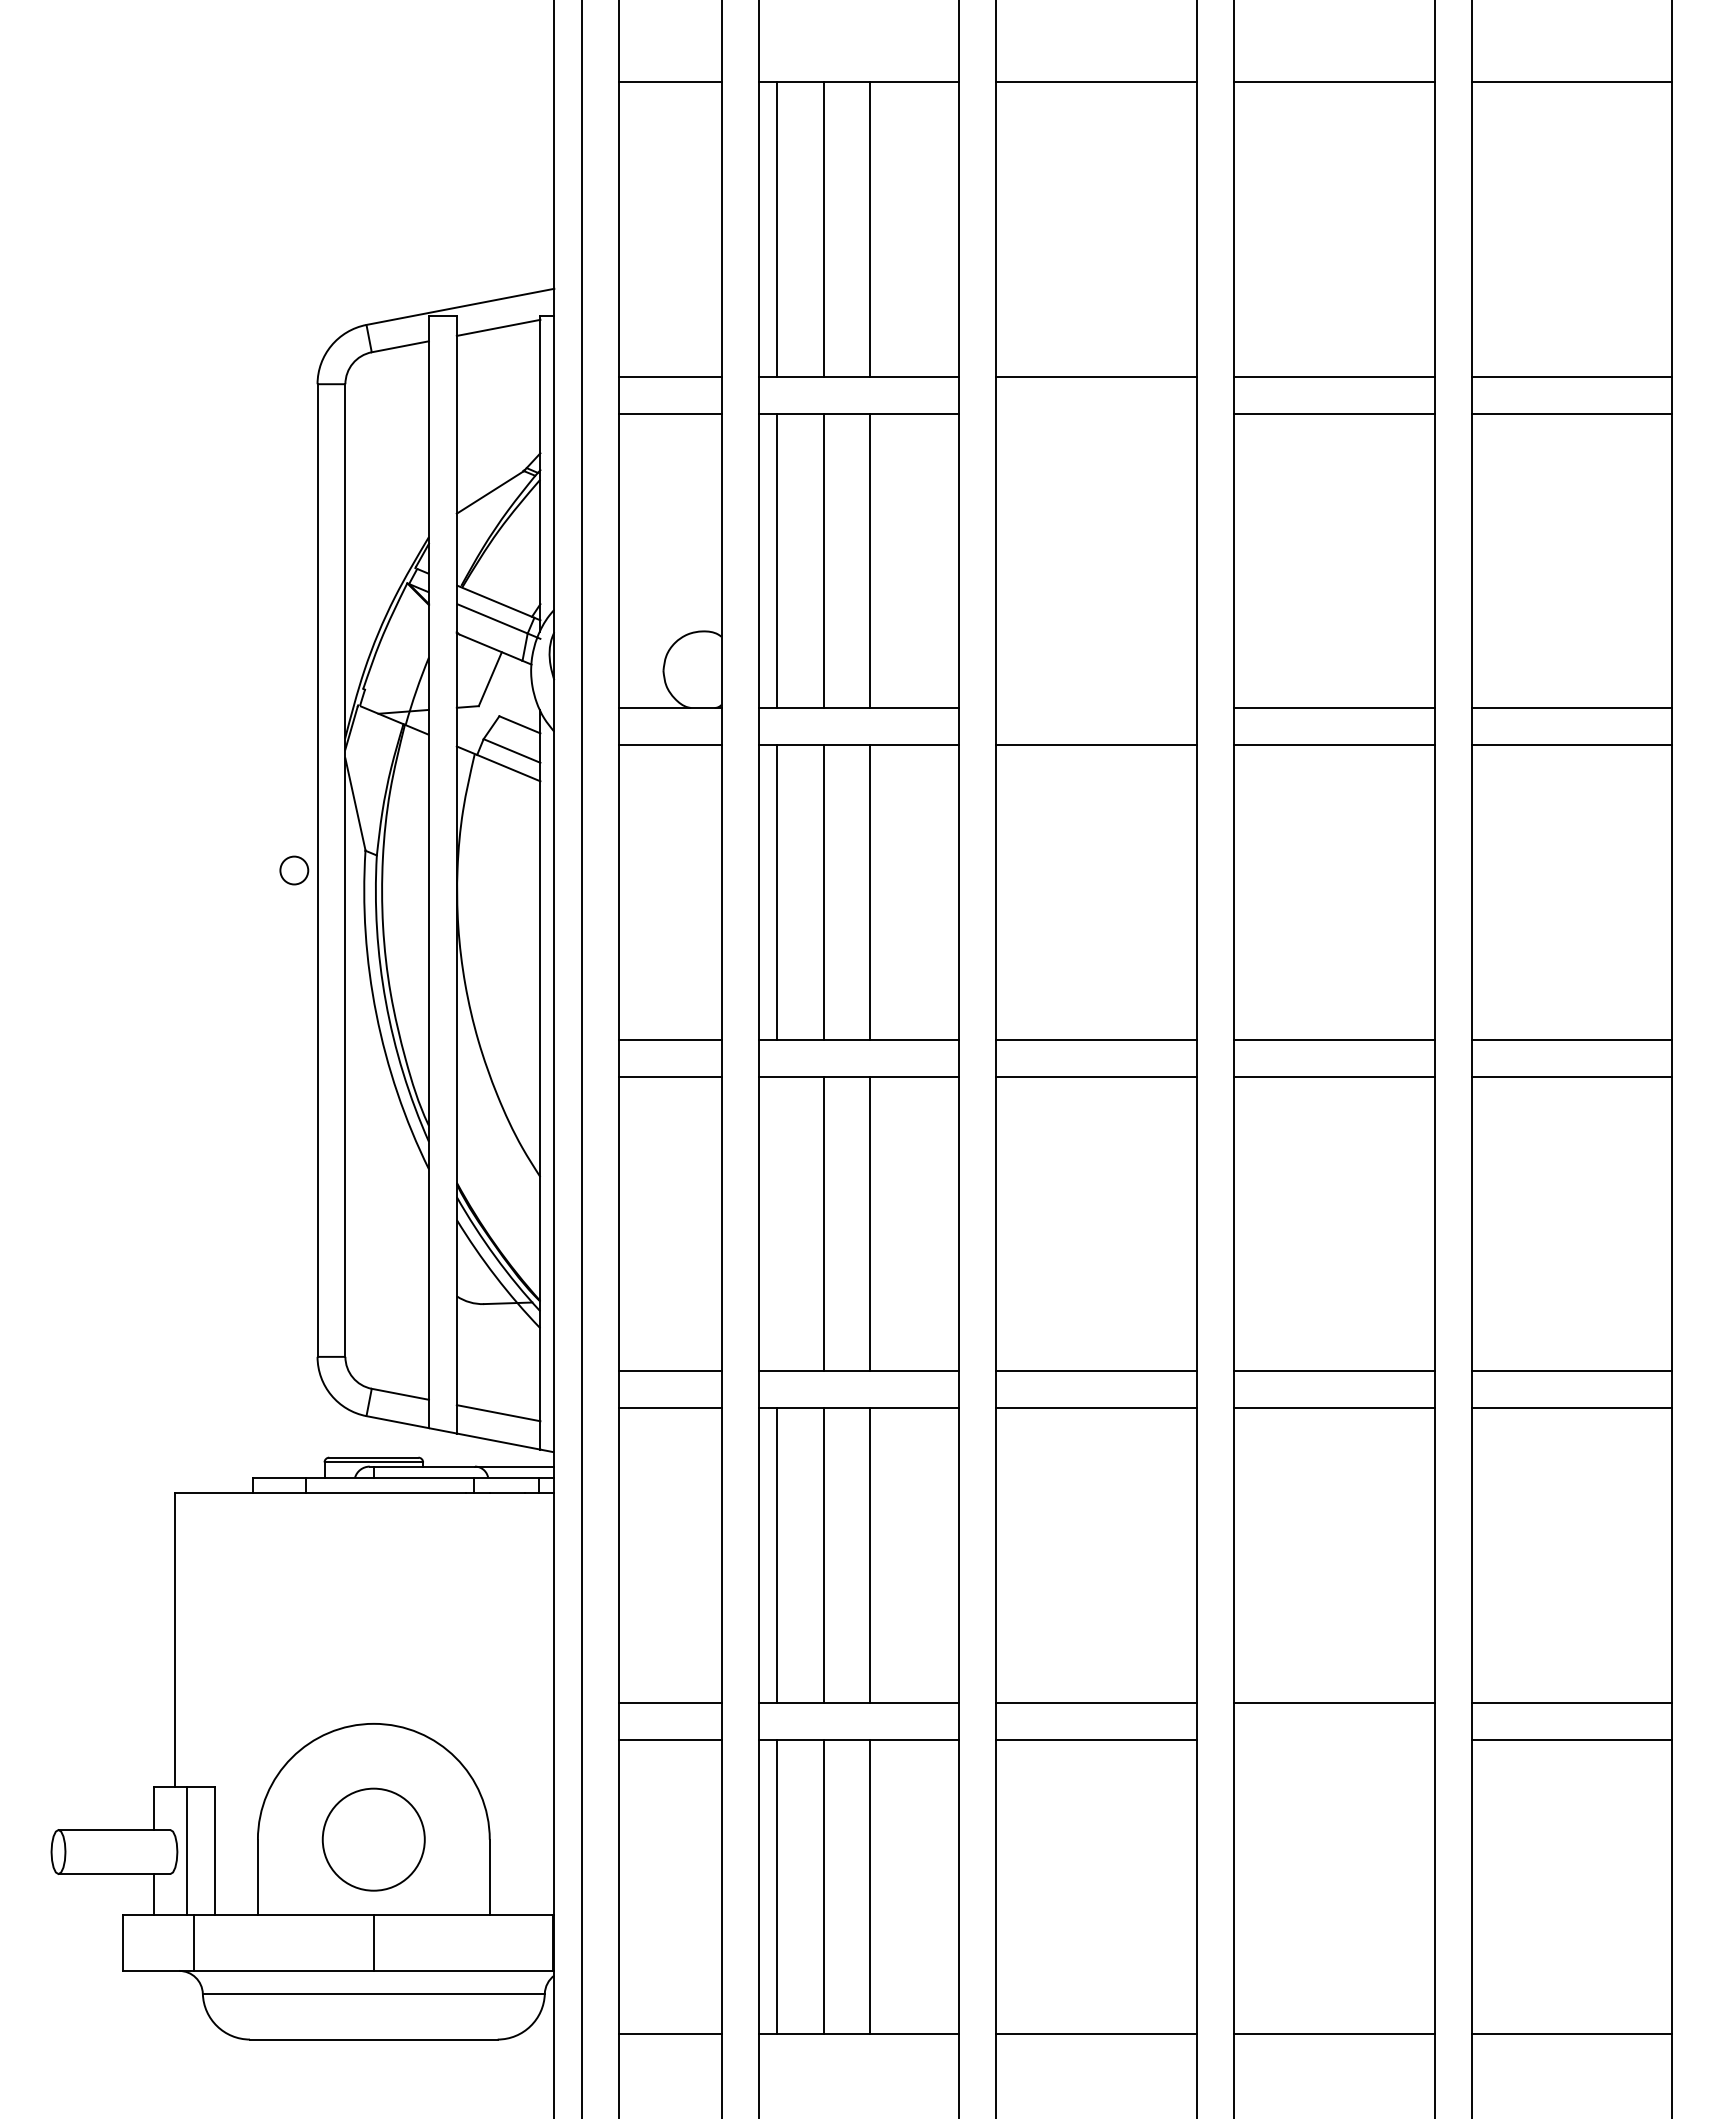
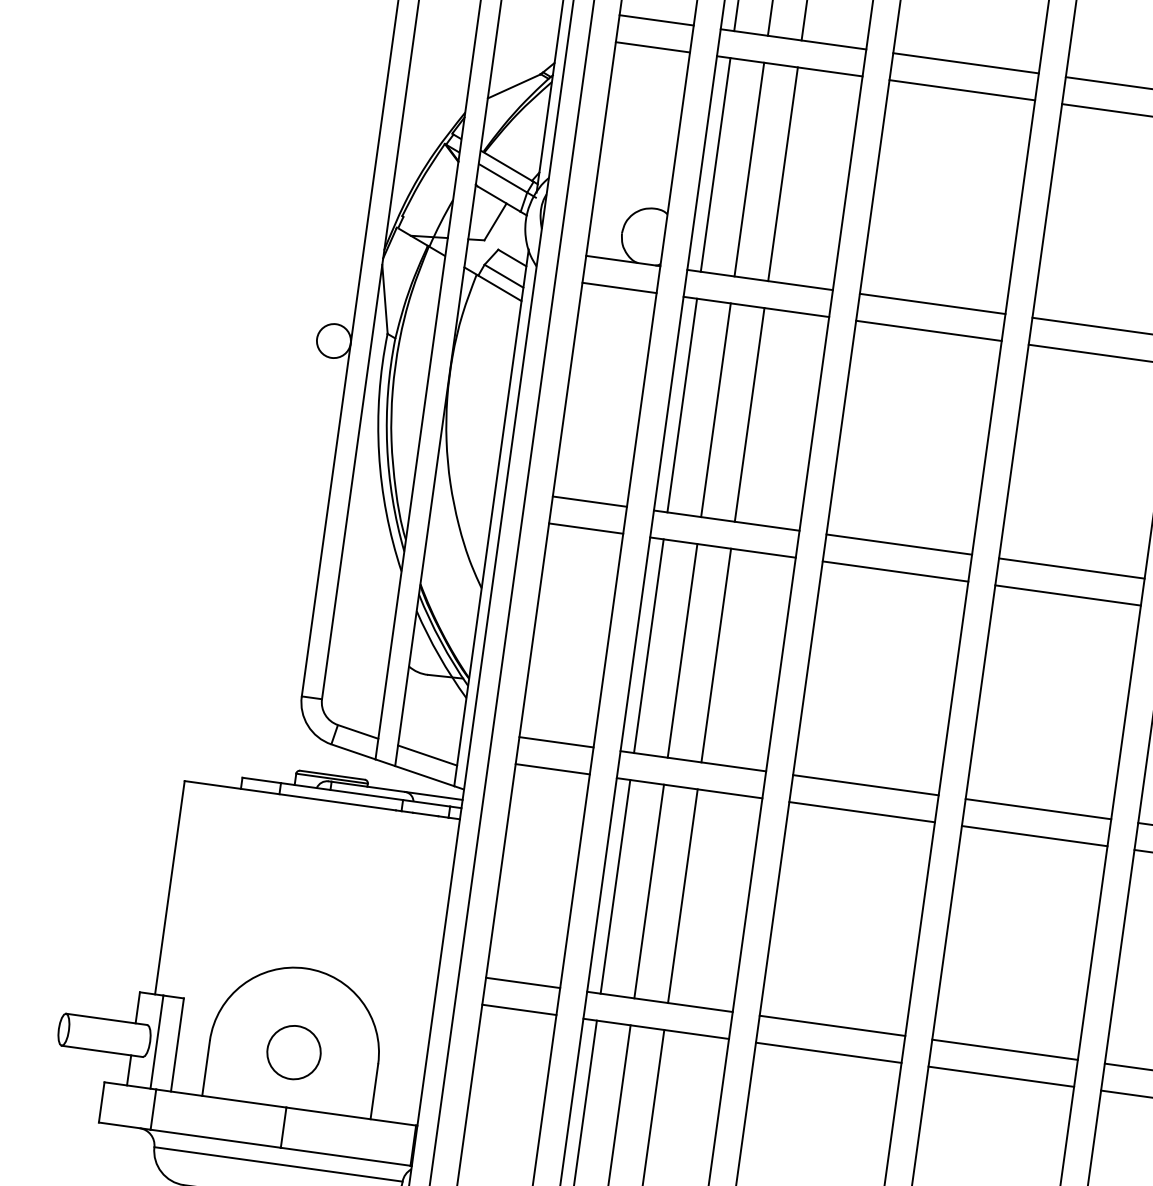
line: (1096, 413) -> (962, 90), added
line: (1096, 708) -> (932, 304), added
circle: (294, 870) -> (334, 341), size x1.67
line: (777, 1223) -> (649, 645), added
line: (1334, 1739) -> (1001, 1076), added
circle: (373, 1839) -> (293, 1052), size x0.71

